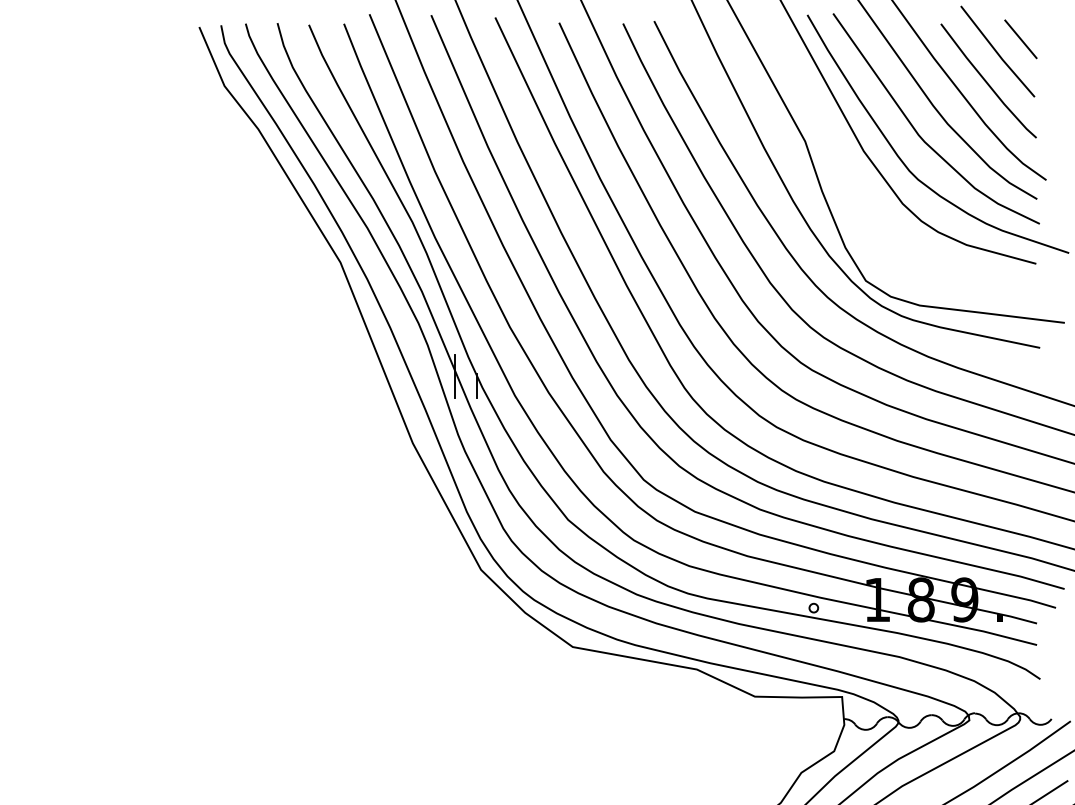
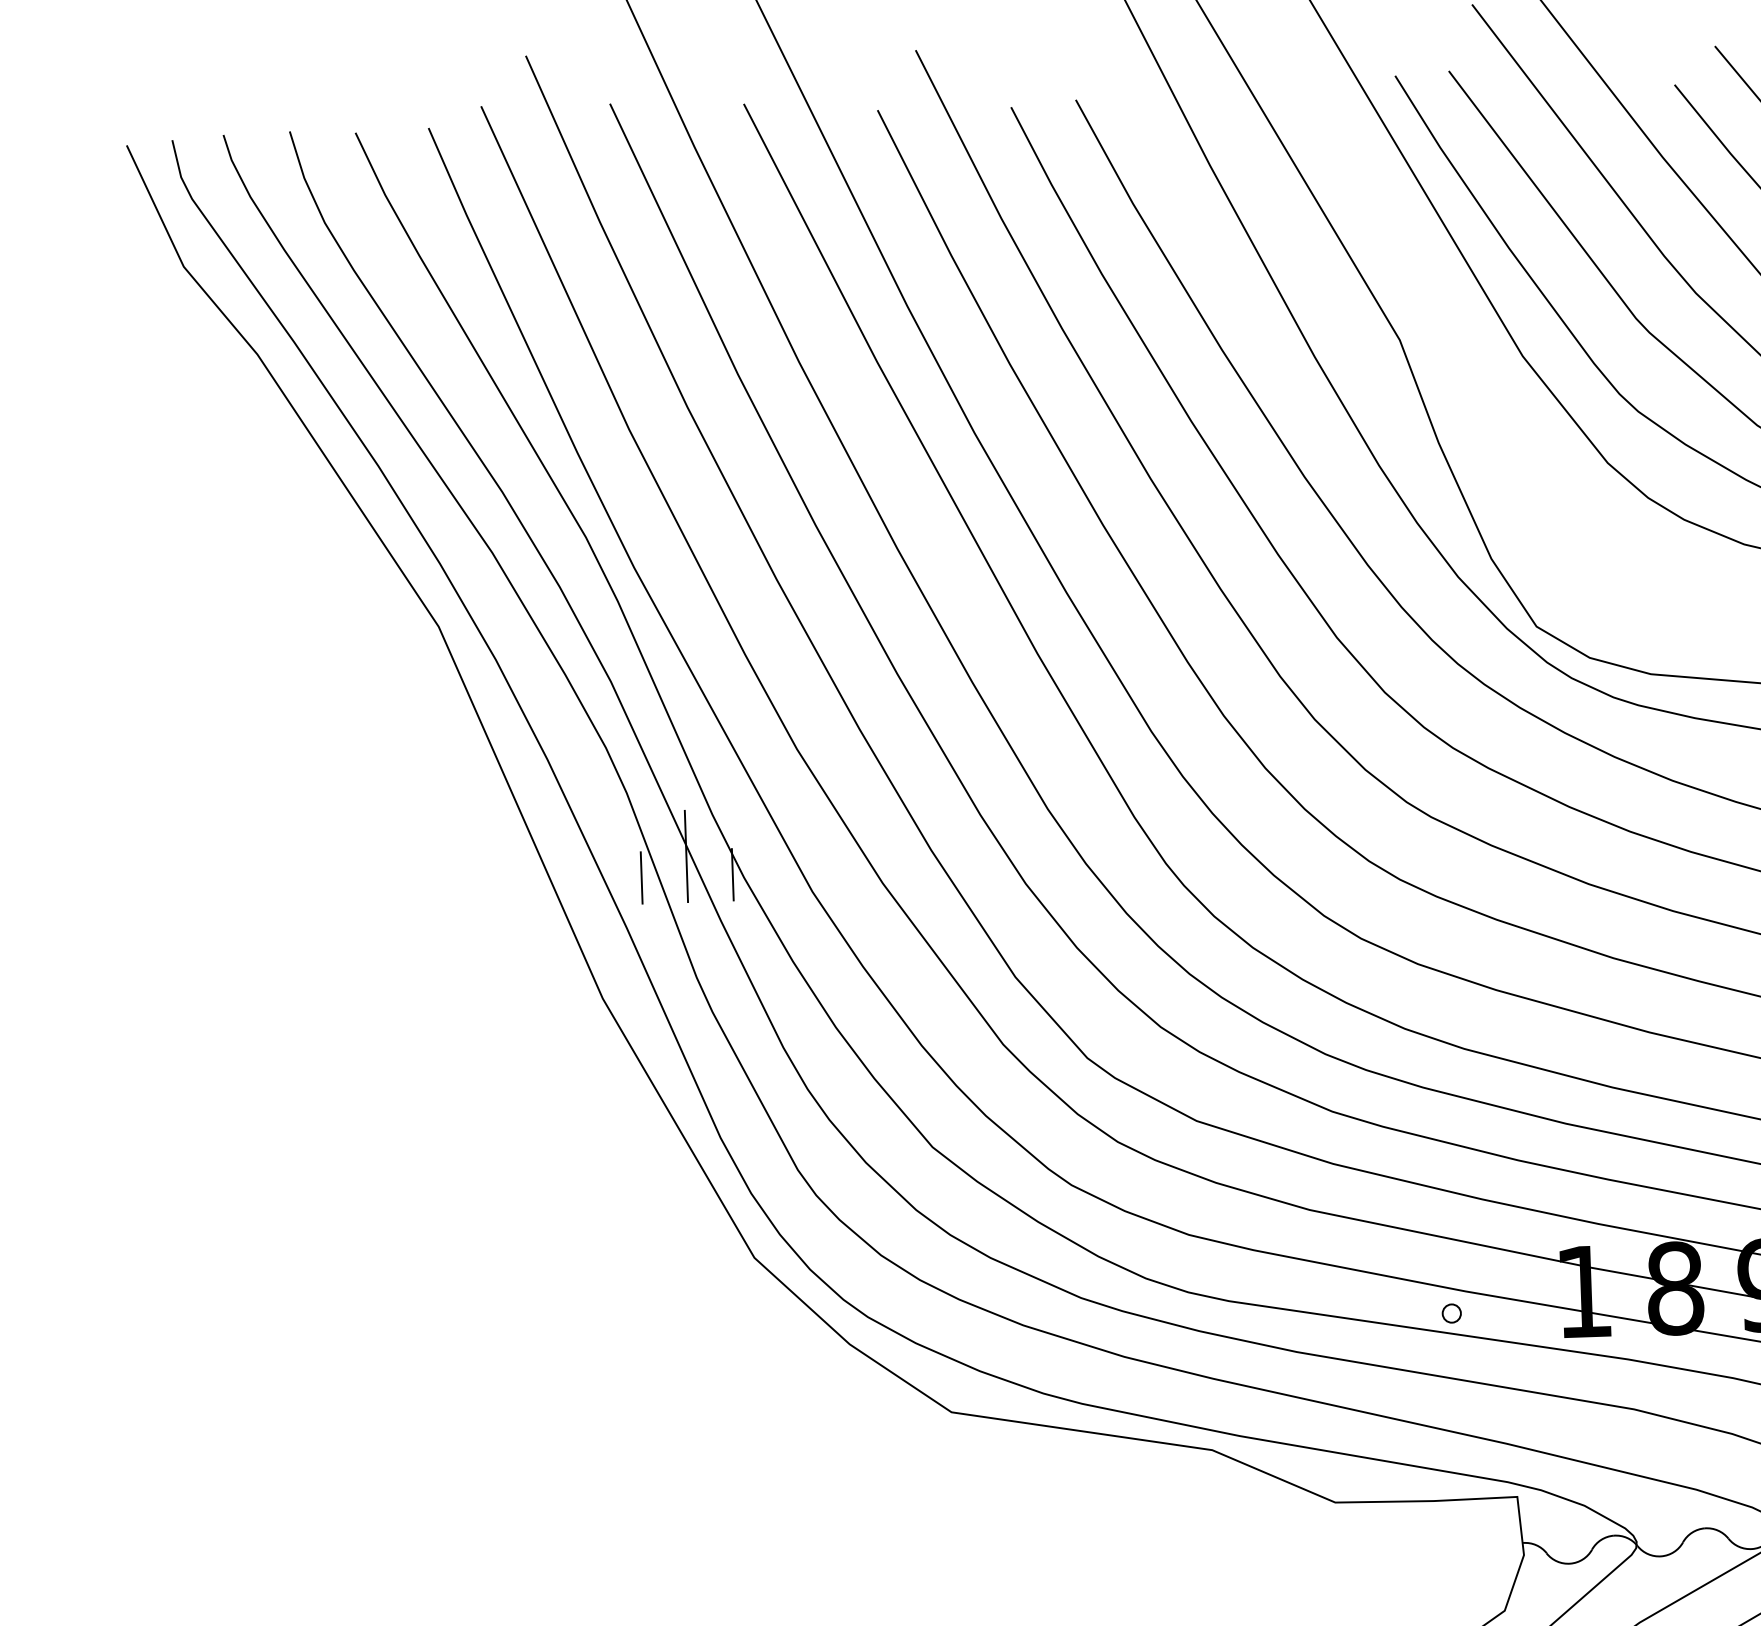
line: (433, 385) -> (641, 876), added

